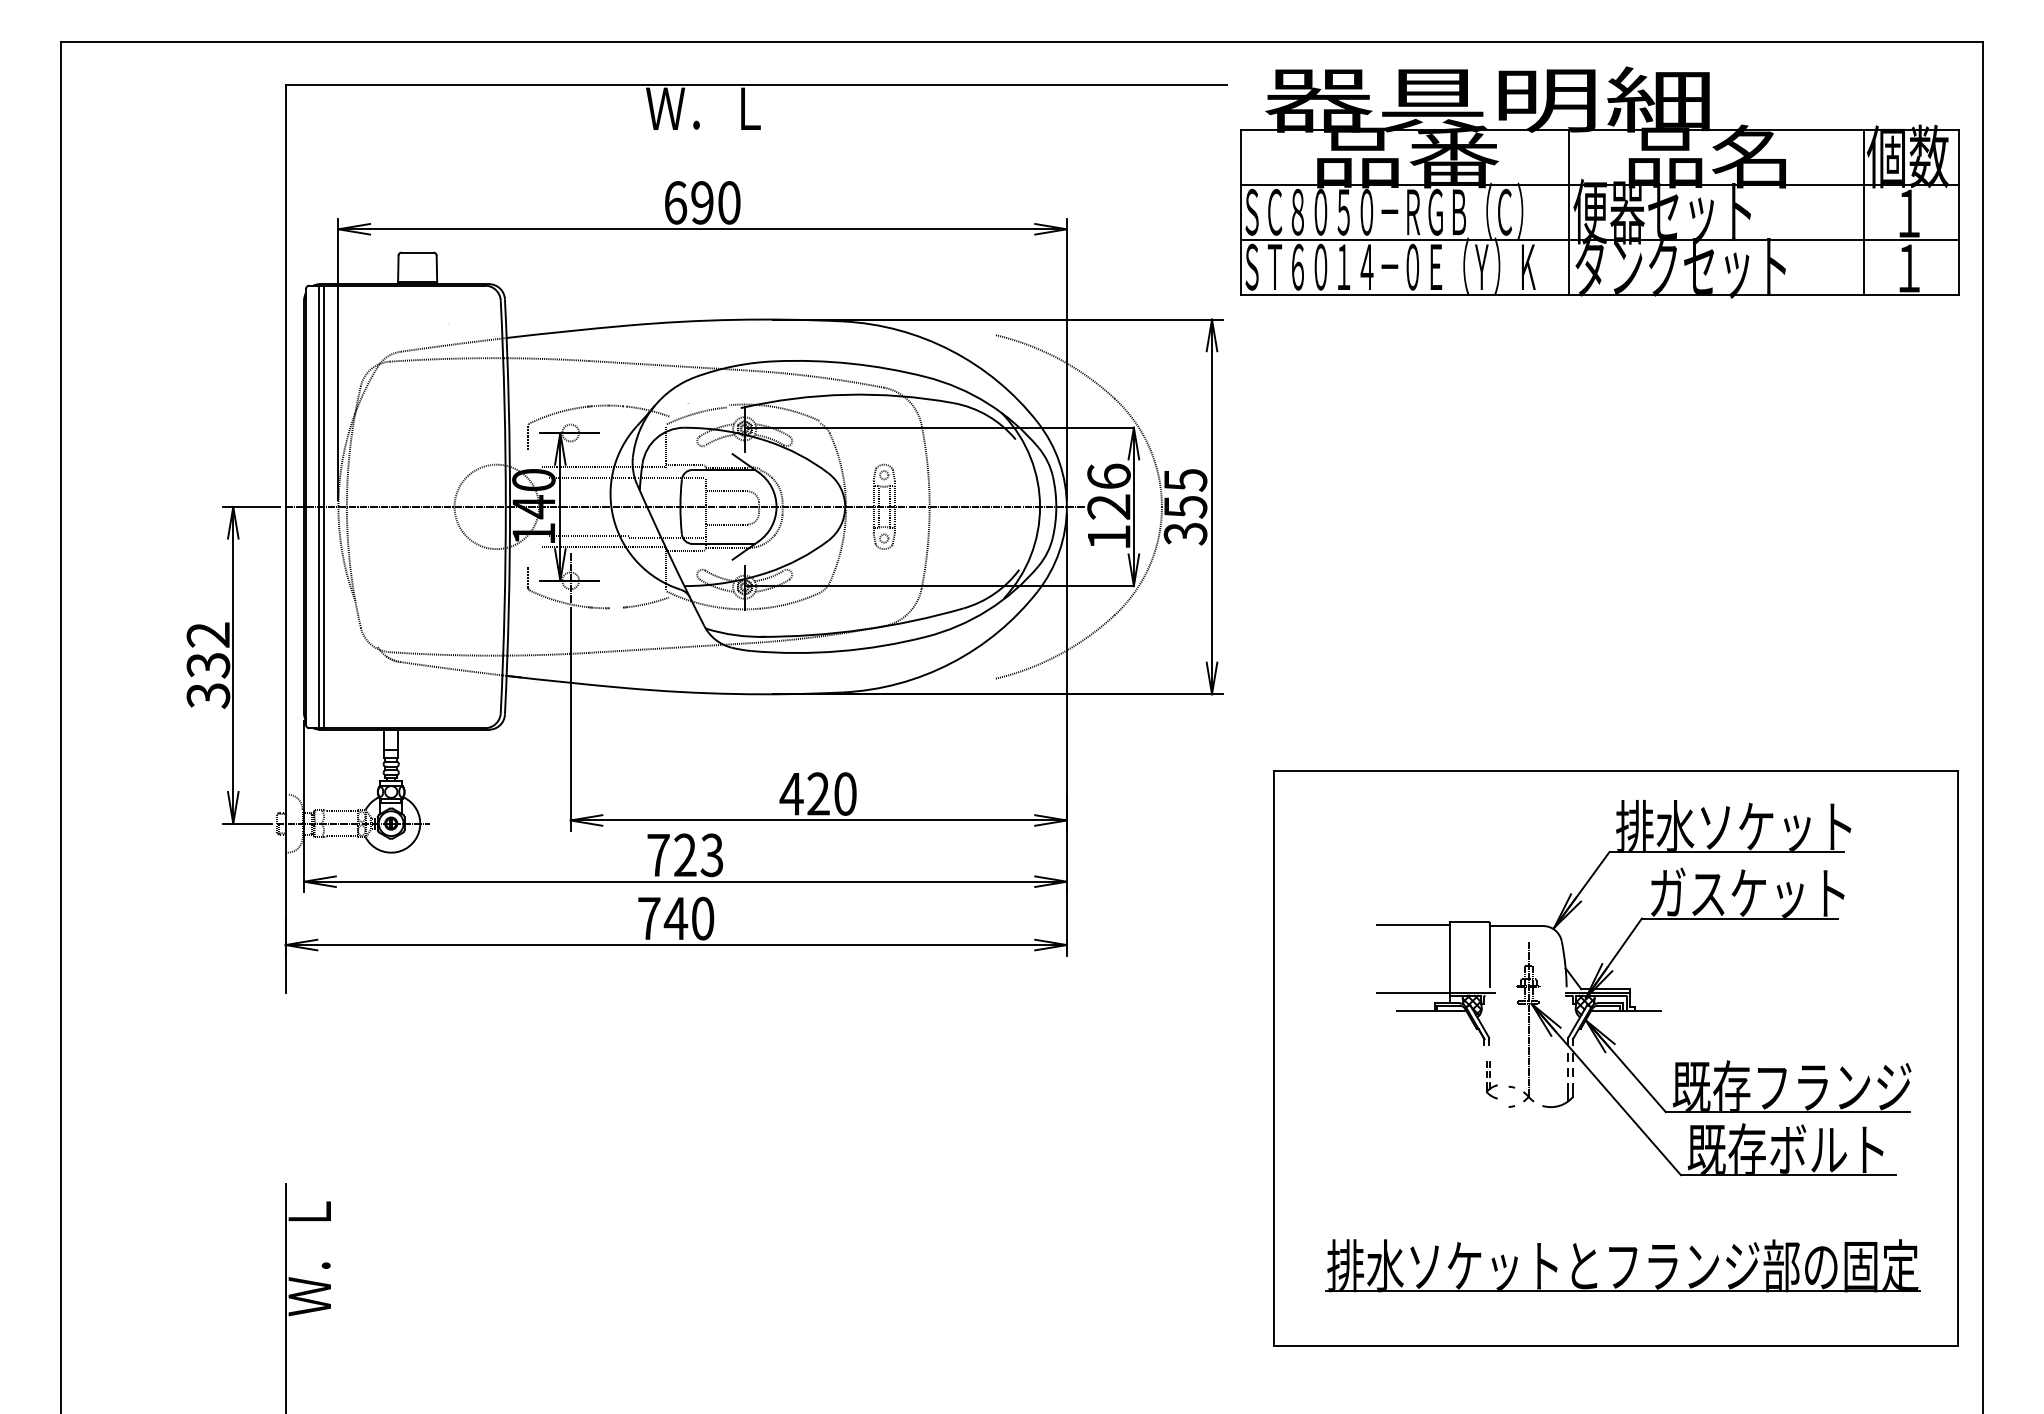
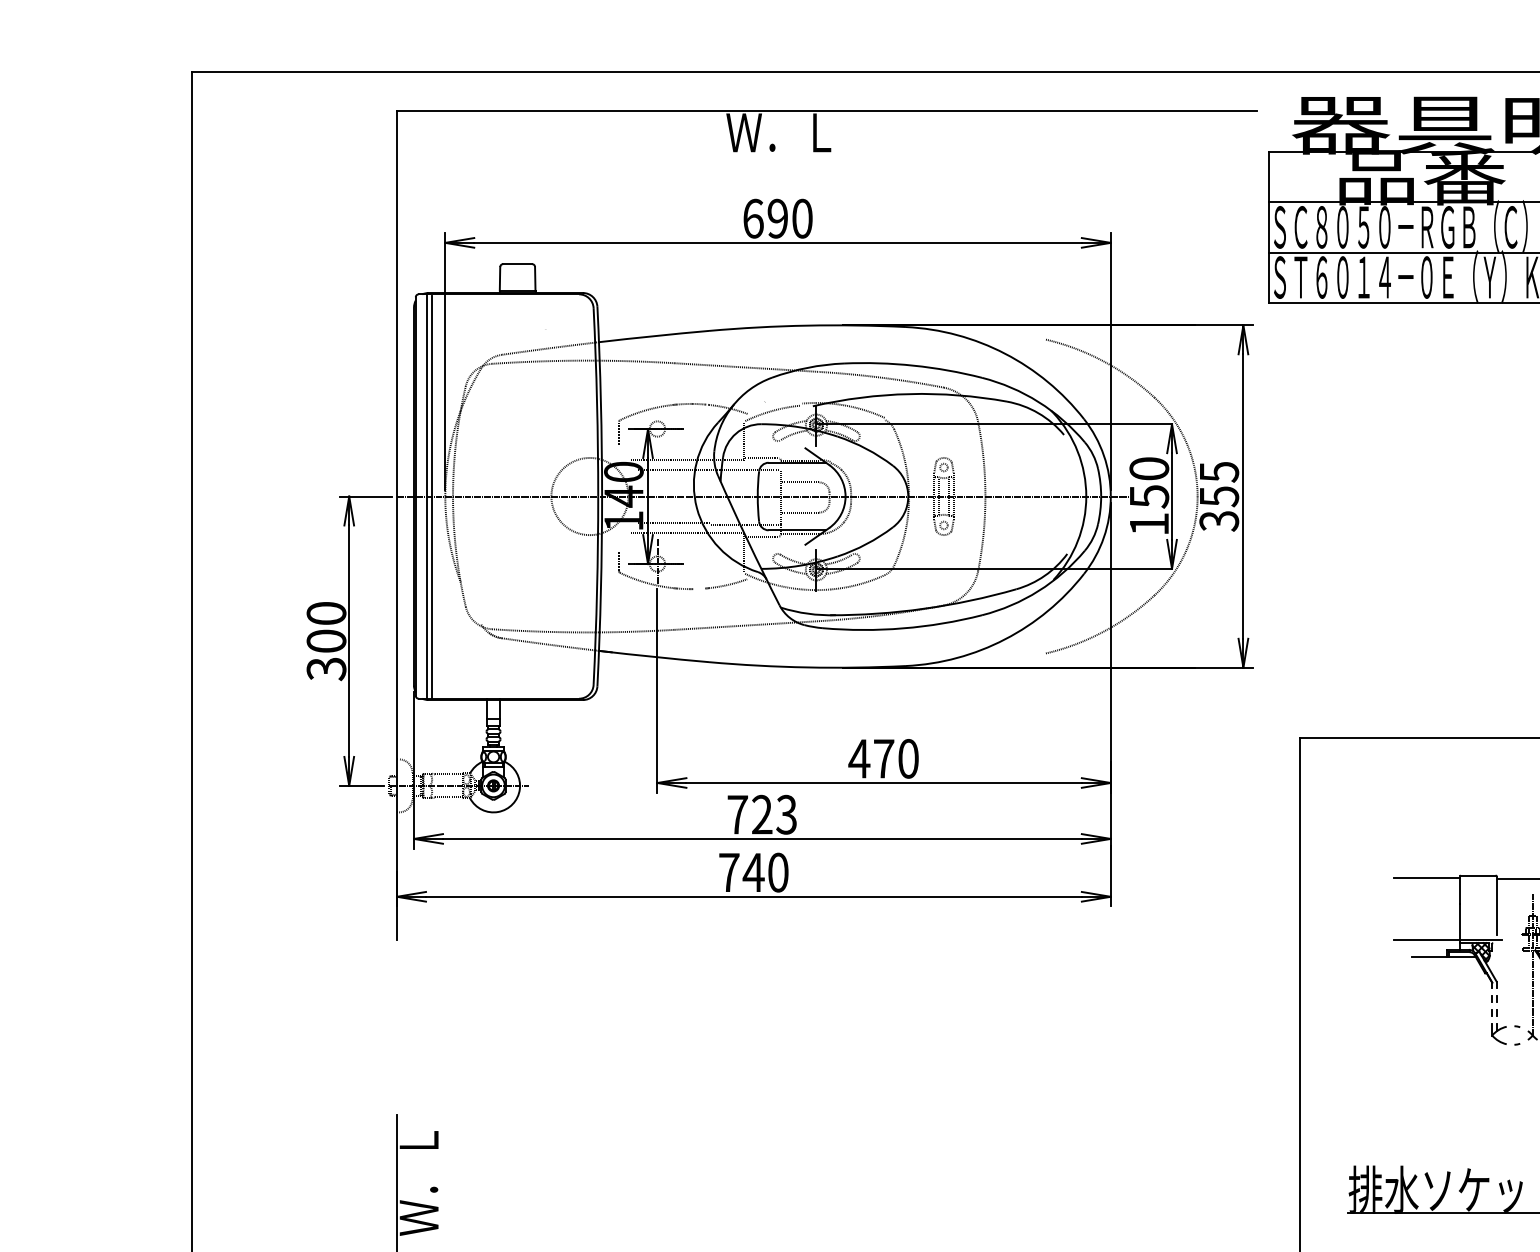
text: (1108, 491) -> (1148, 482), 126 -> 150
text: (208, 650) -> (326, 627), 332 -> 300
text: (818, 793) -> (883, 758), 420 -> 470
part: (1491, 1080) -> (1498, 1020), size x1.43

